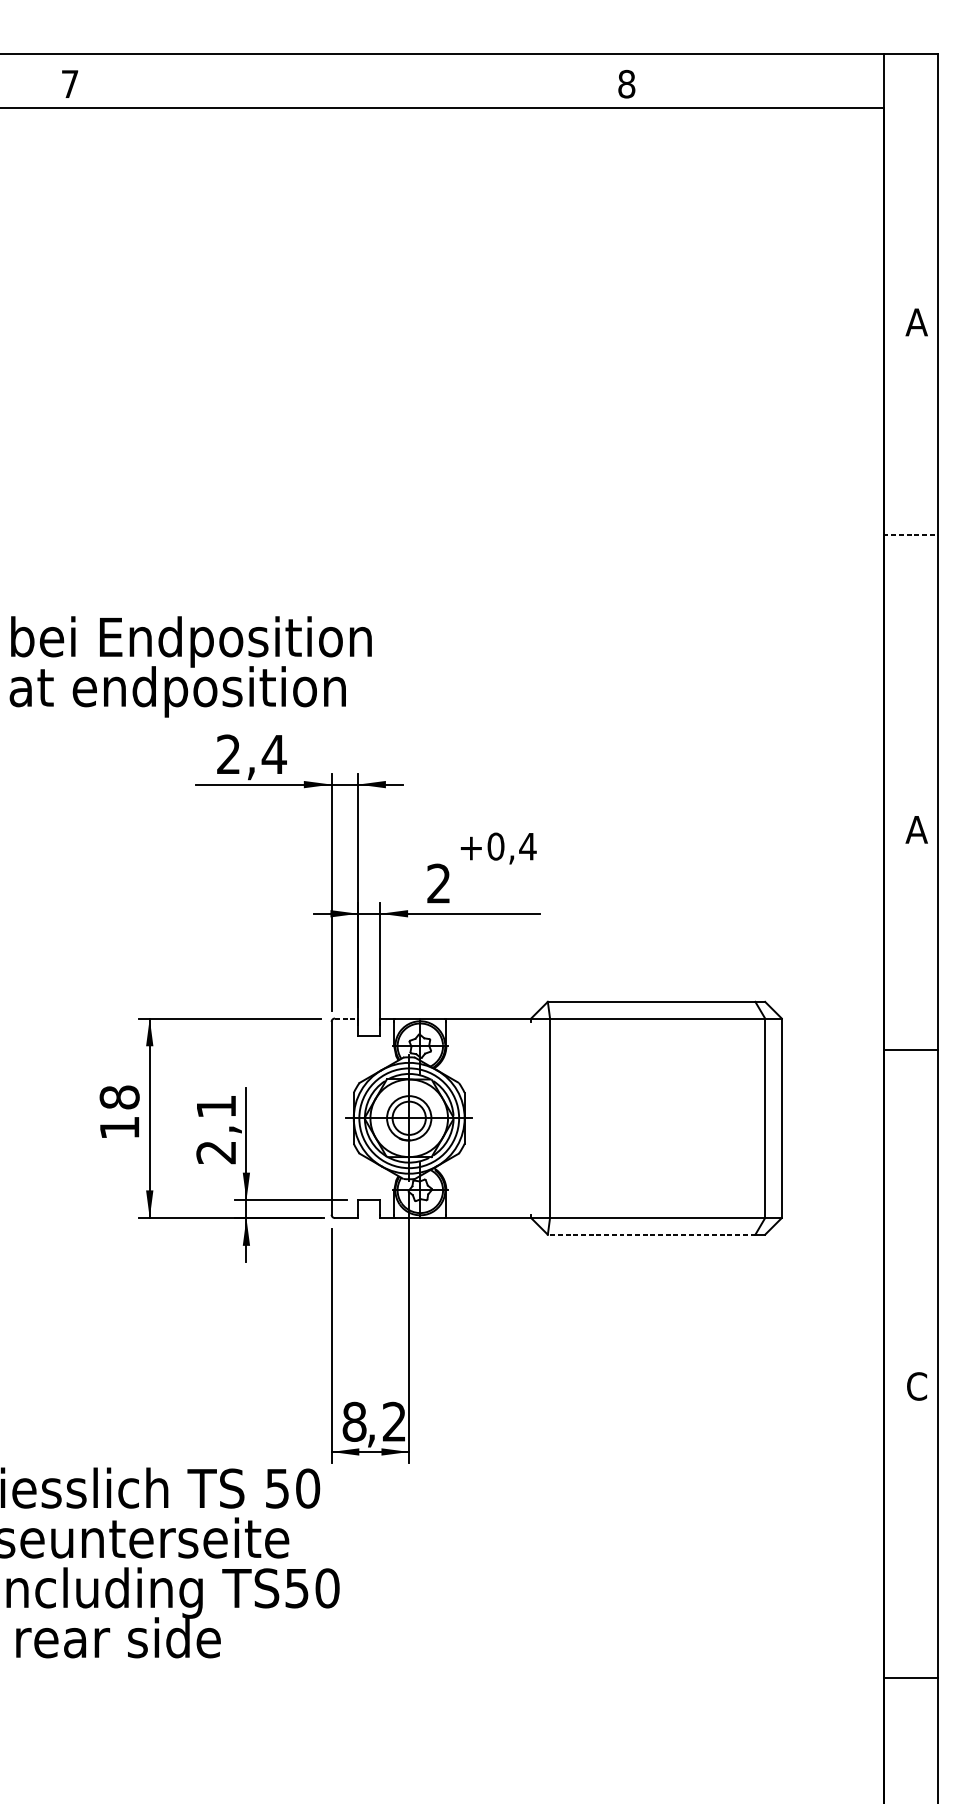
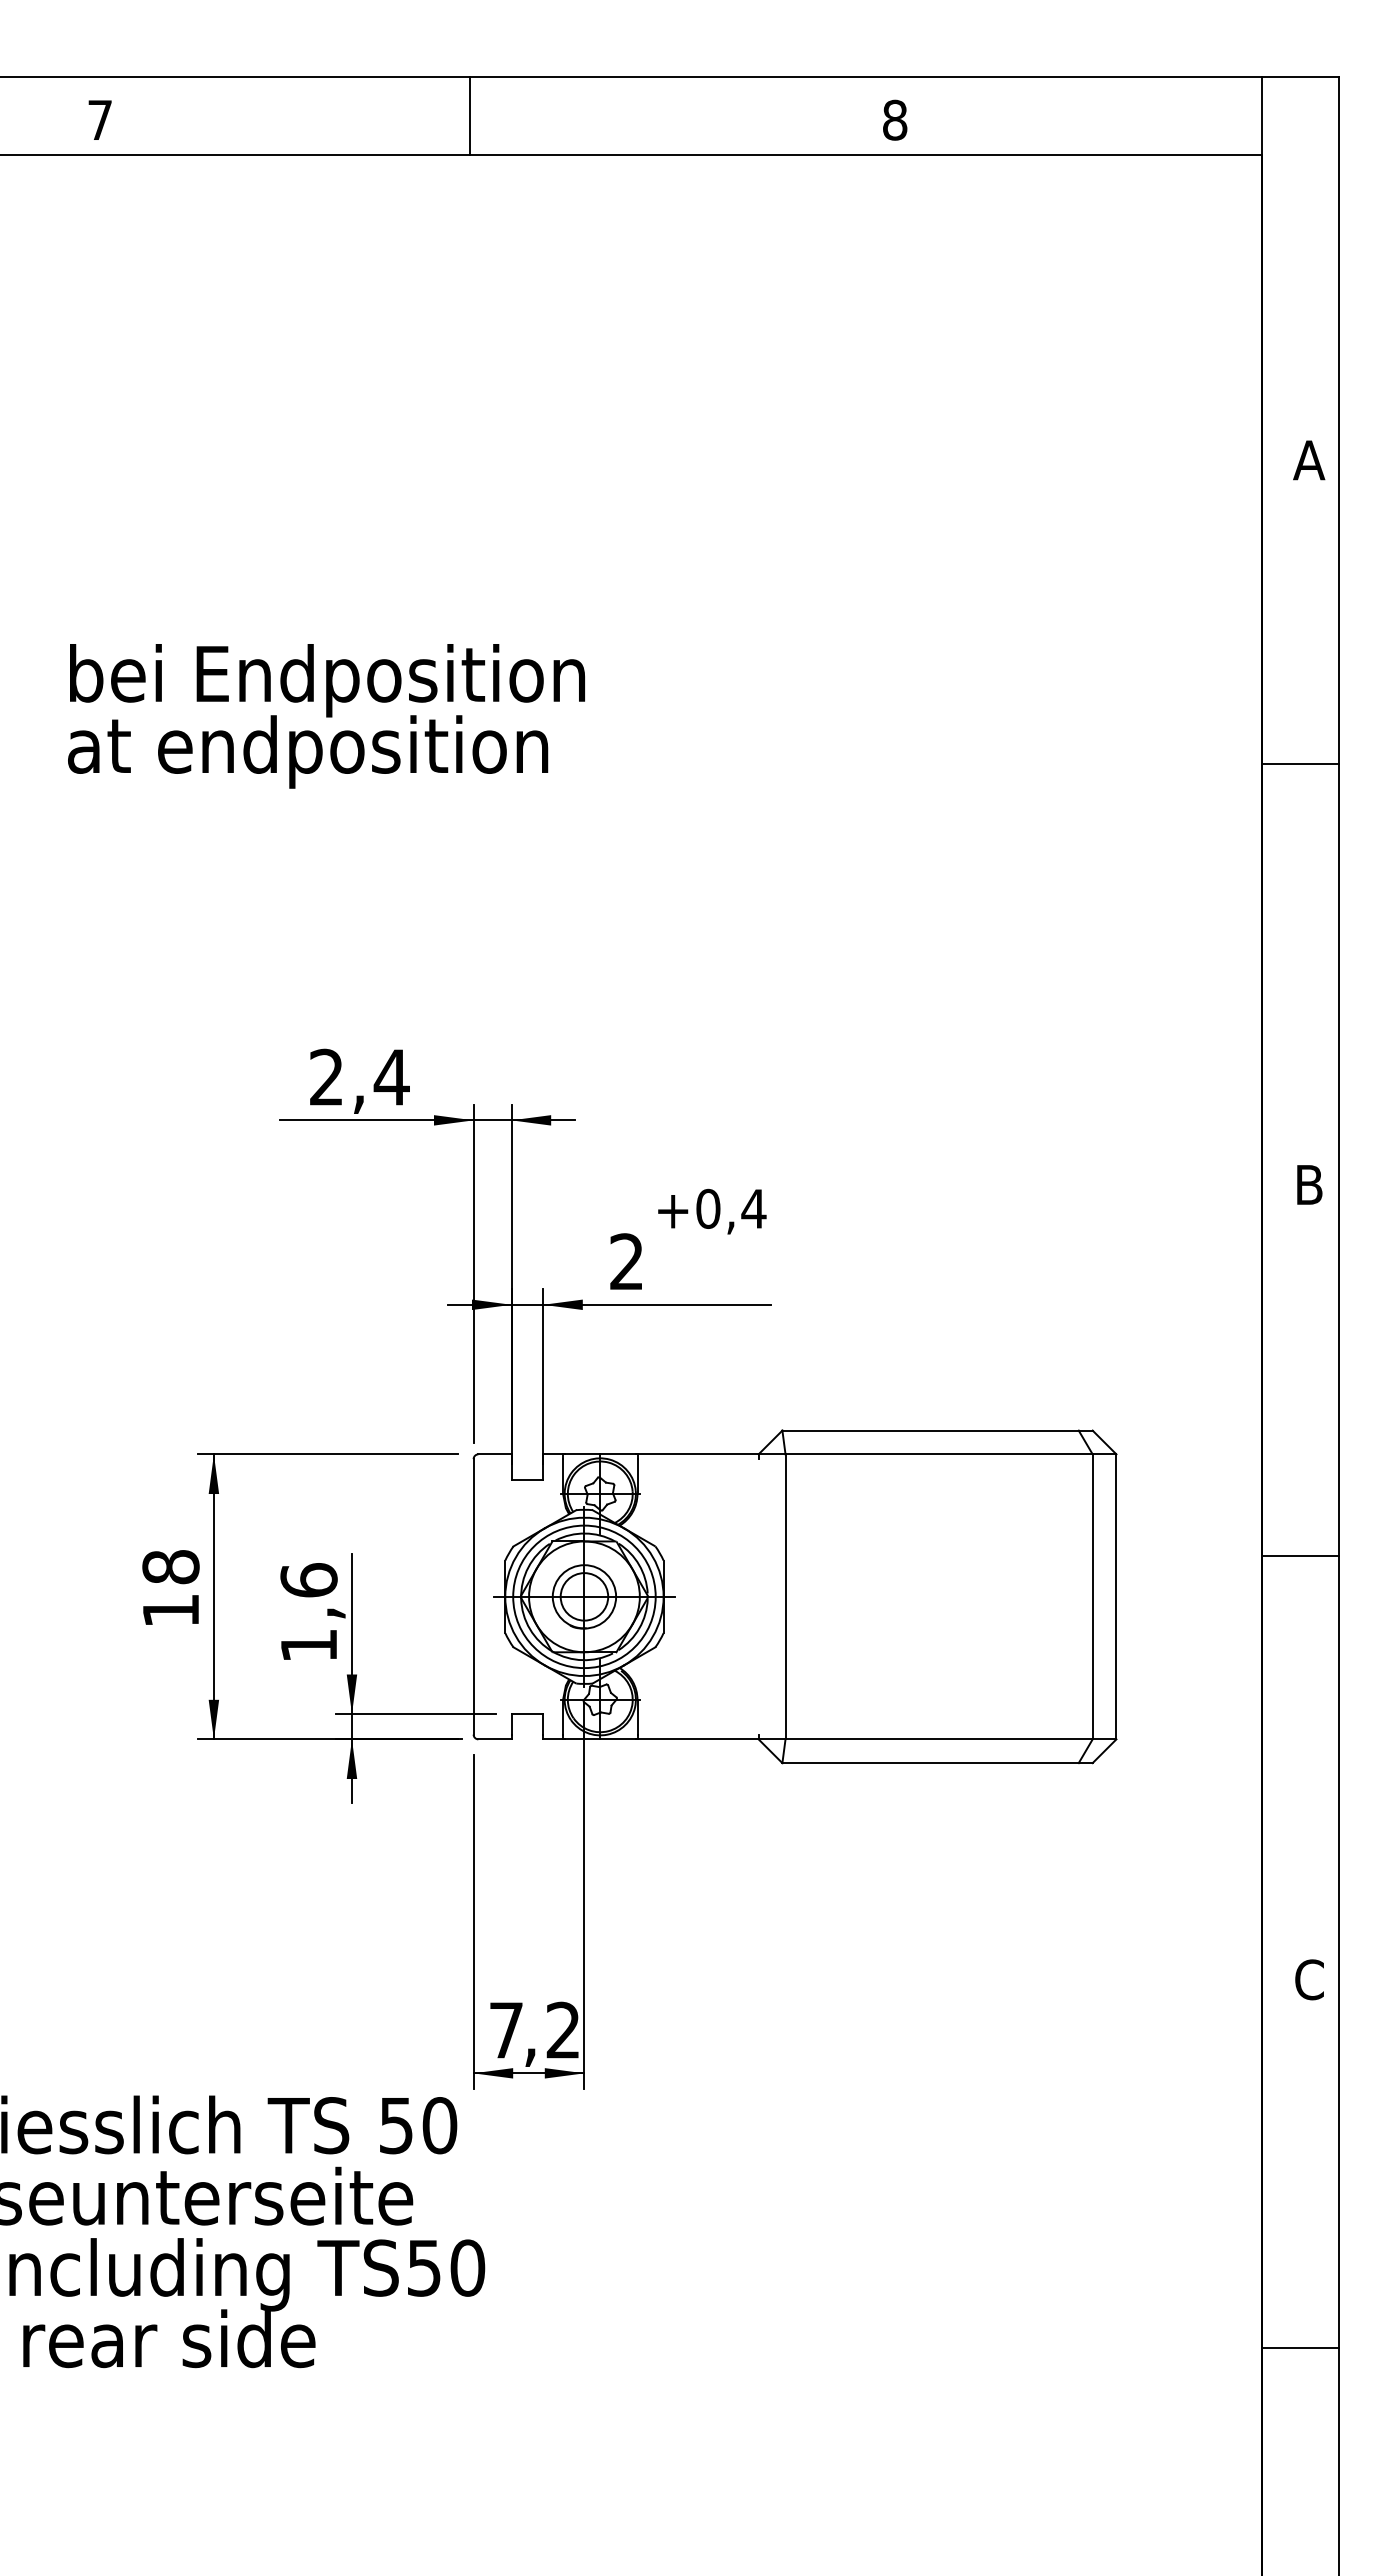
line: (329, 80) -> (470, 115), added
line: (910, 535) -> (1300, 764), dashed -> solid
text: (190, 667) -> (326, 716), moved
text: (916, 829) -> (1309, 1184), A -> B
line: (346, 1018) -> (495, 1454), dashed -> solid
line: (910, 1050) -> (1300, 1556), moved
text: (215, 1129) -> (308, 1612), 2,1 -> 1,6
line: (651, 1234) -> (930, 1763), dashed -> solid
text: (354, 1421) -> (506, 2030), 8 -> 7
line: (910, 1677) -> (1300, 2347), moved

